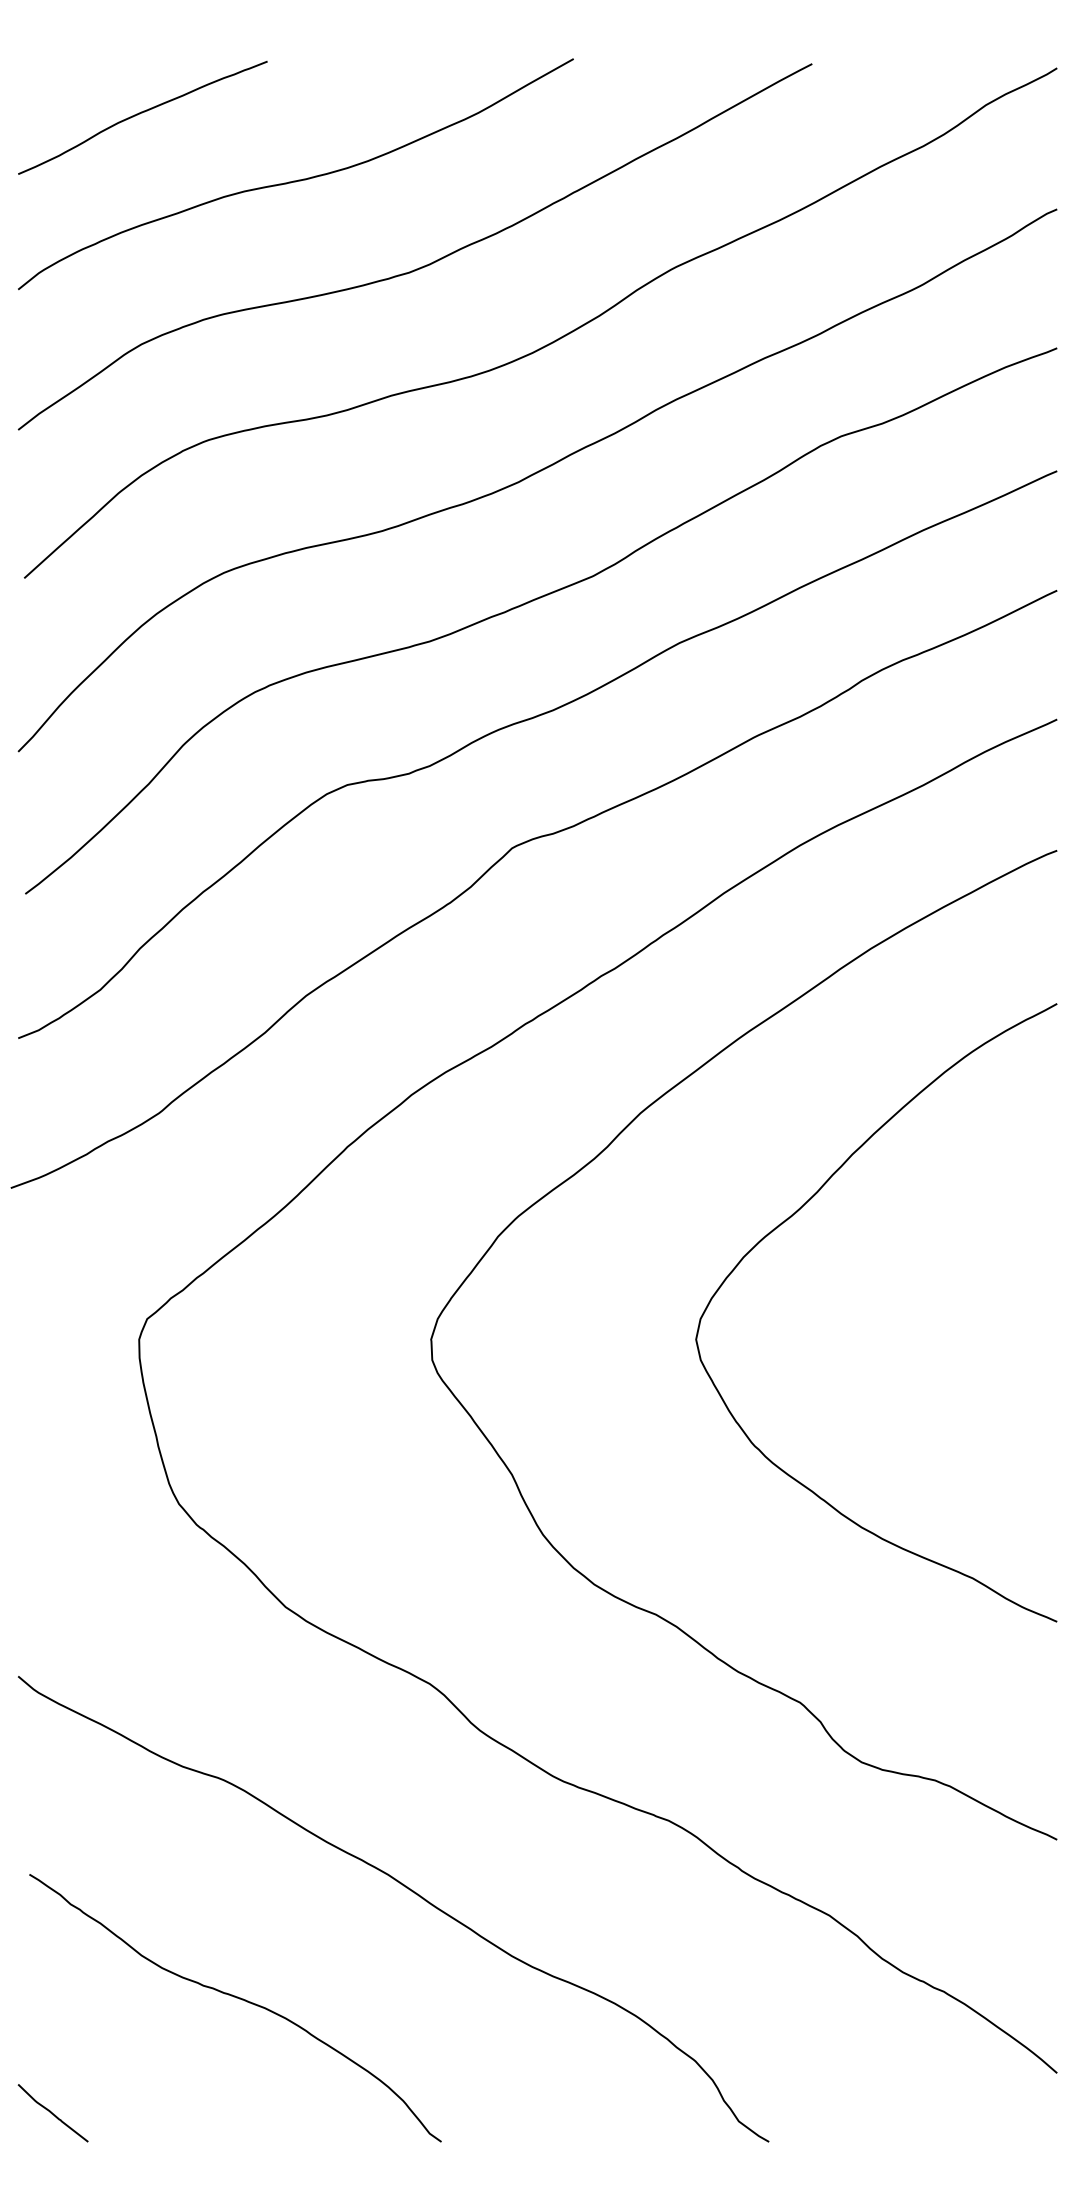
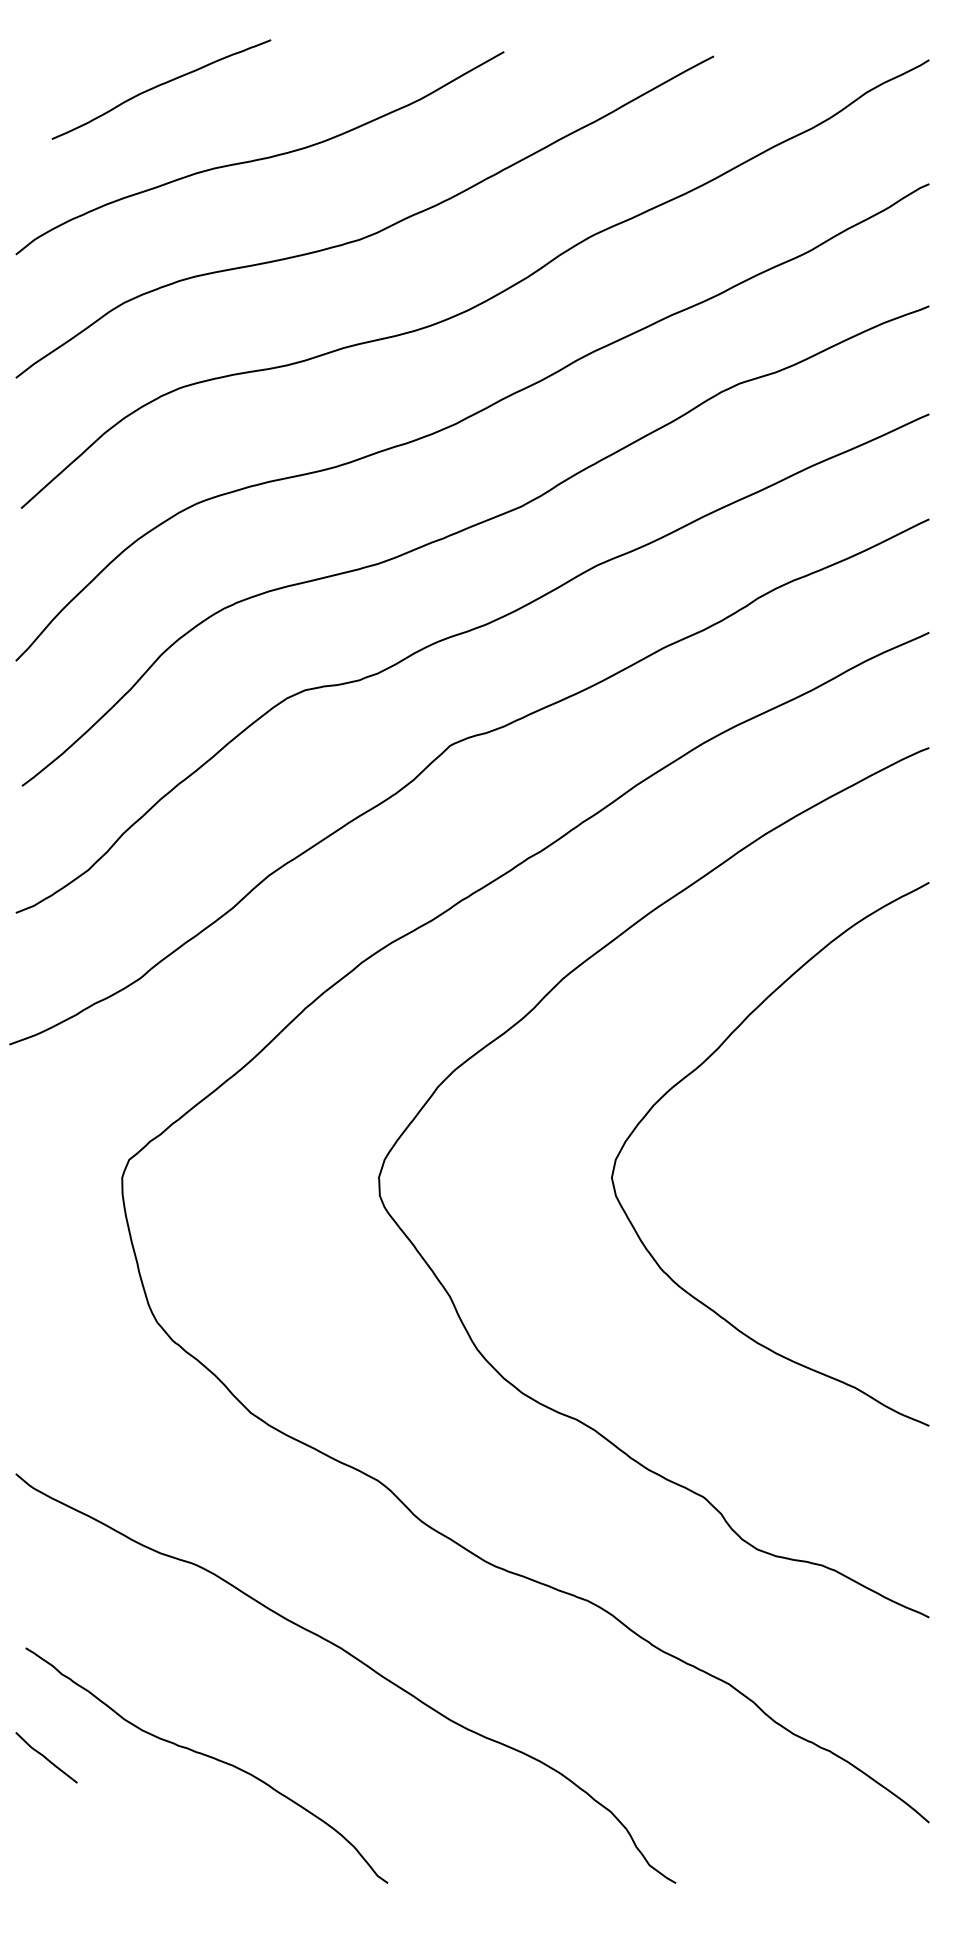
curve: (140, 114) -> (159, 86), moved
curve: (52, 2113) -> (45, 1758), moved

